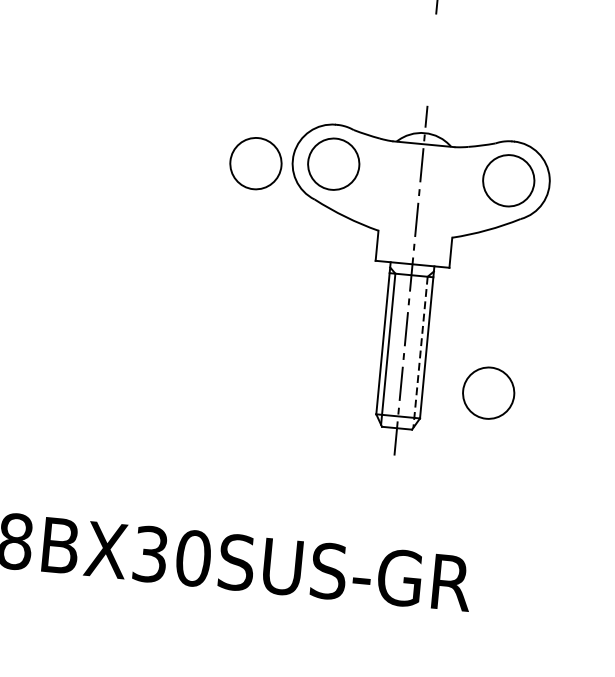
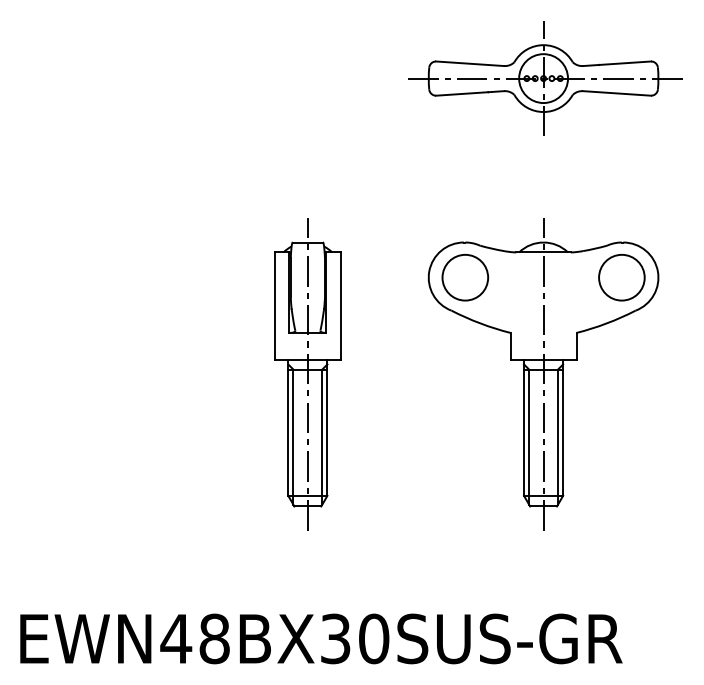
part: (256, 163) -> (396, 283), removed
part: (147, 255) -> (307, 374), added
line: (421, 352) -> (558, 437), dashed -> solid
part: (488, 392) -> (621, 467), removed

